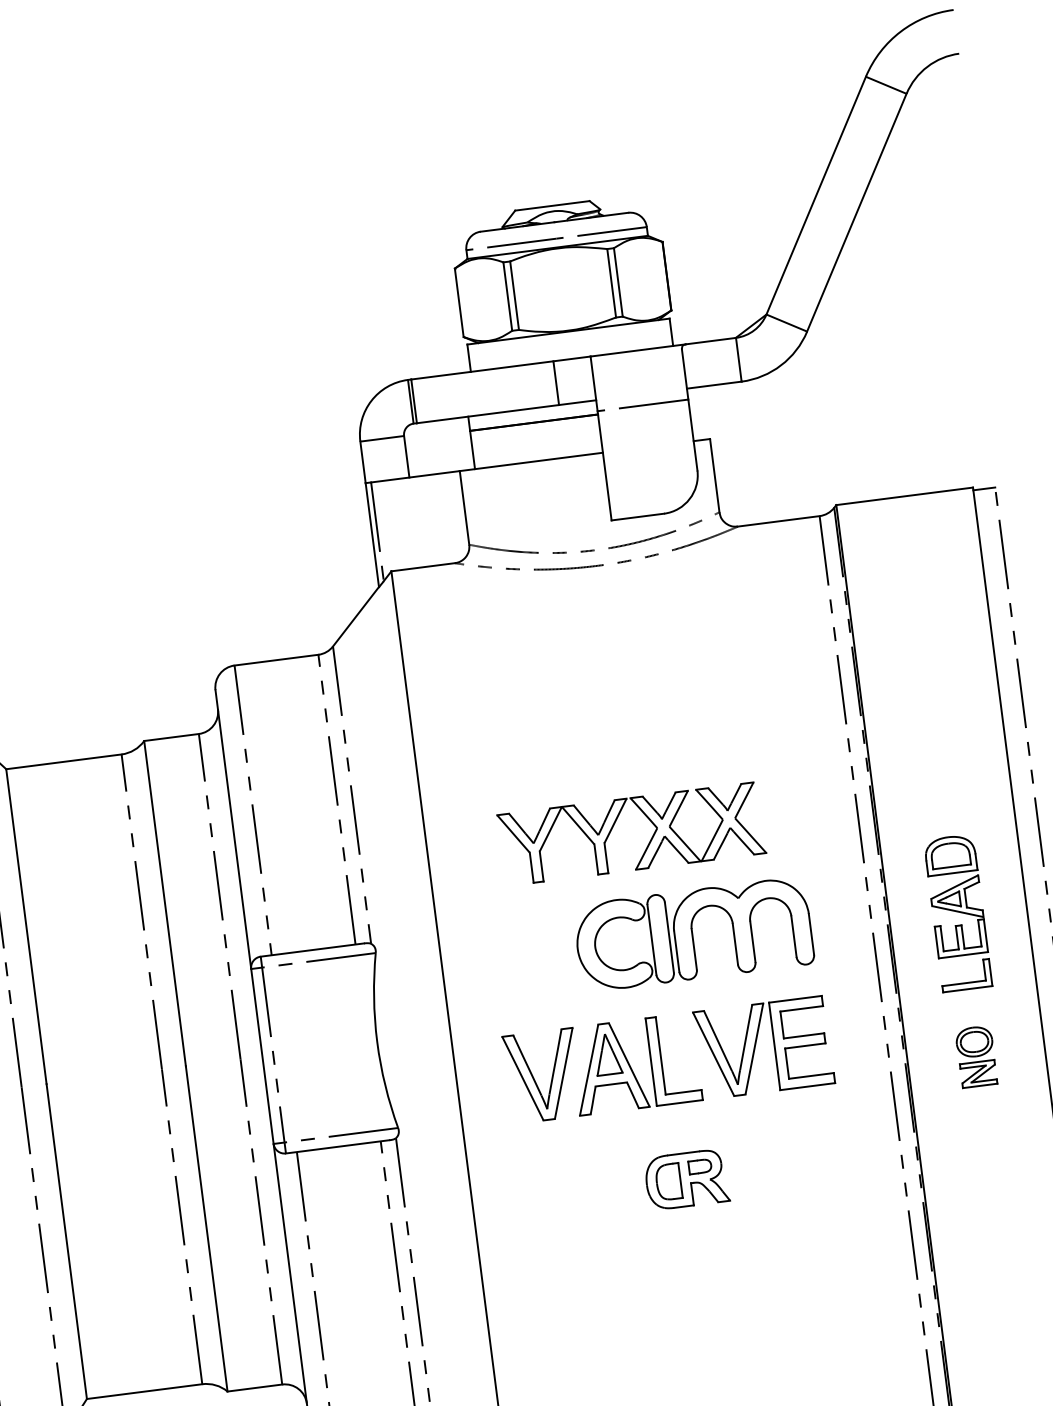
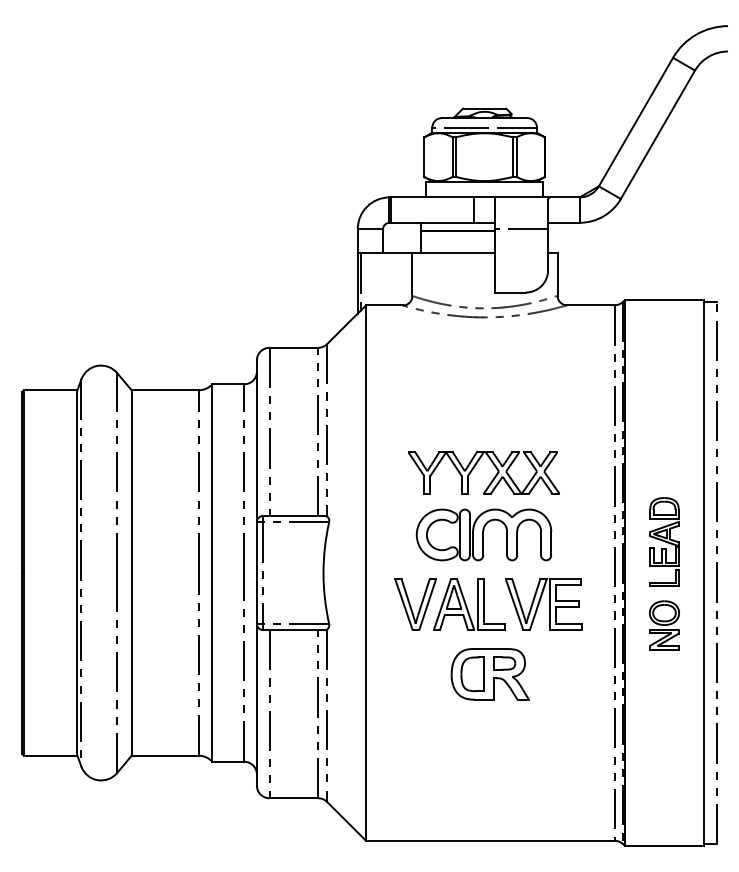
part: (692, 933) -> (483, 534), moved
part: (976, 1056) -> (664, 625), size x1.43
part: (685, 1179) -> (489, 674), size x1.67

